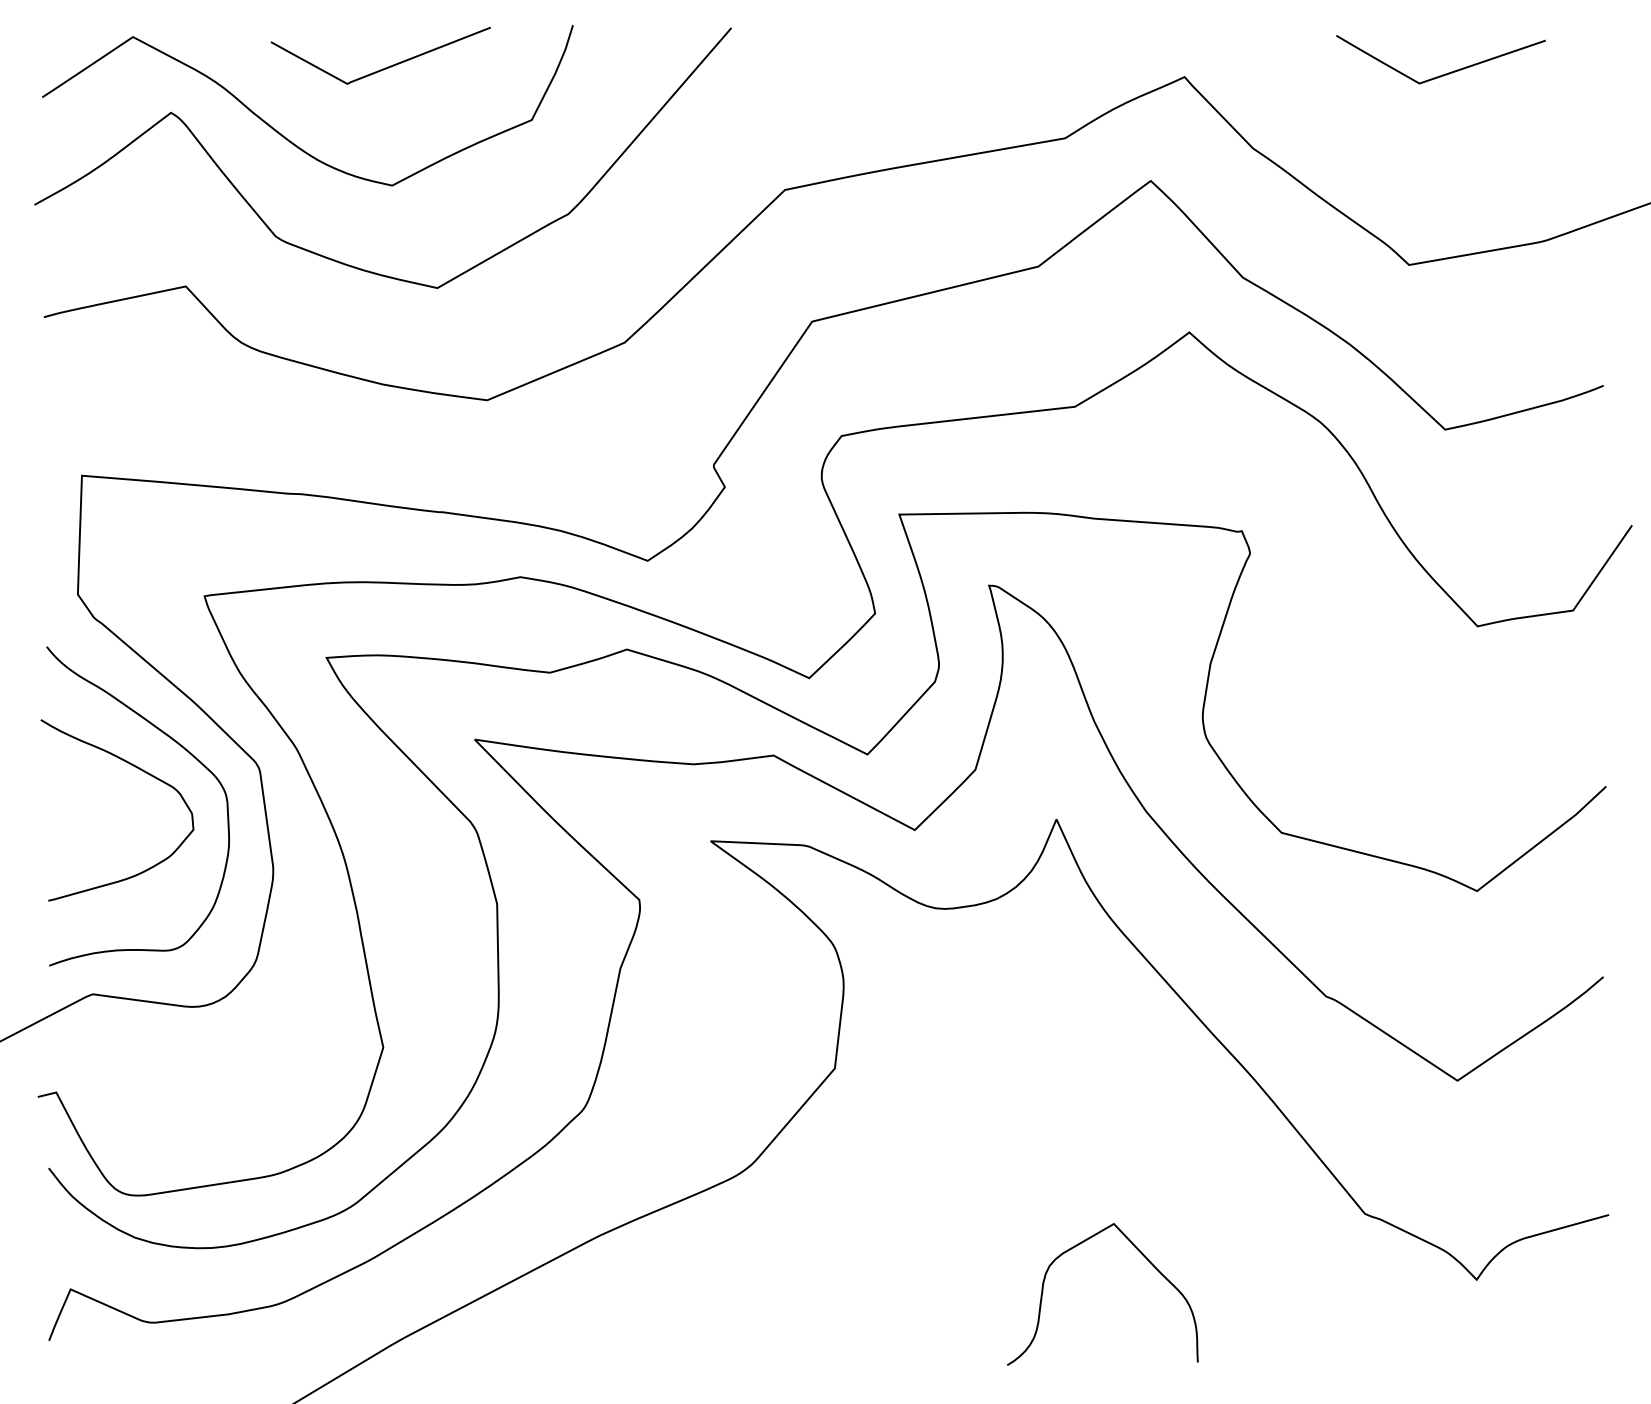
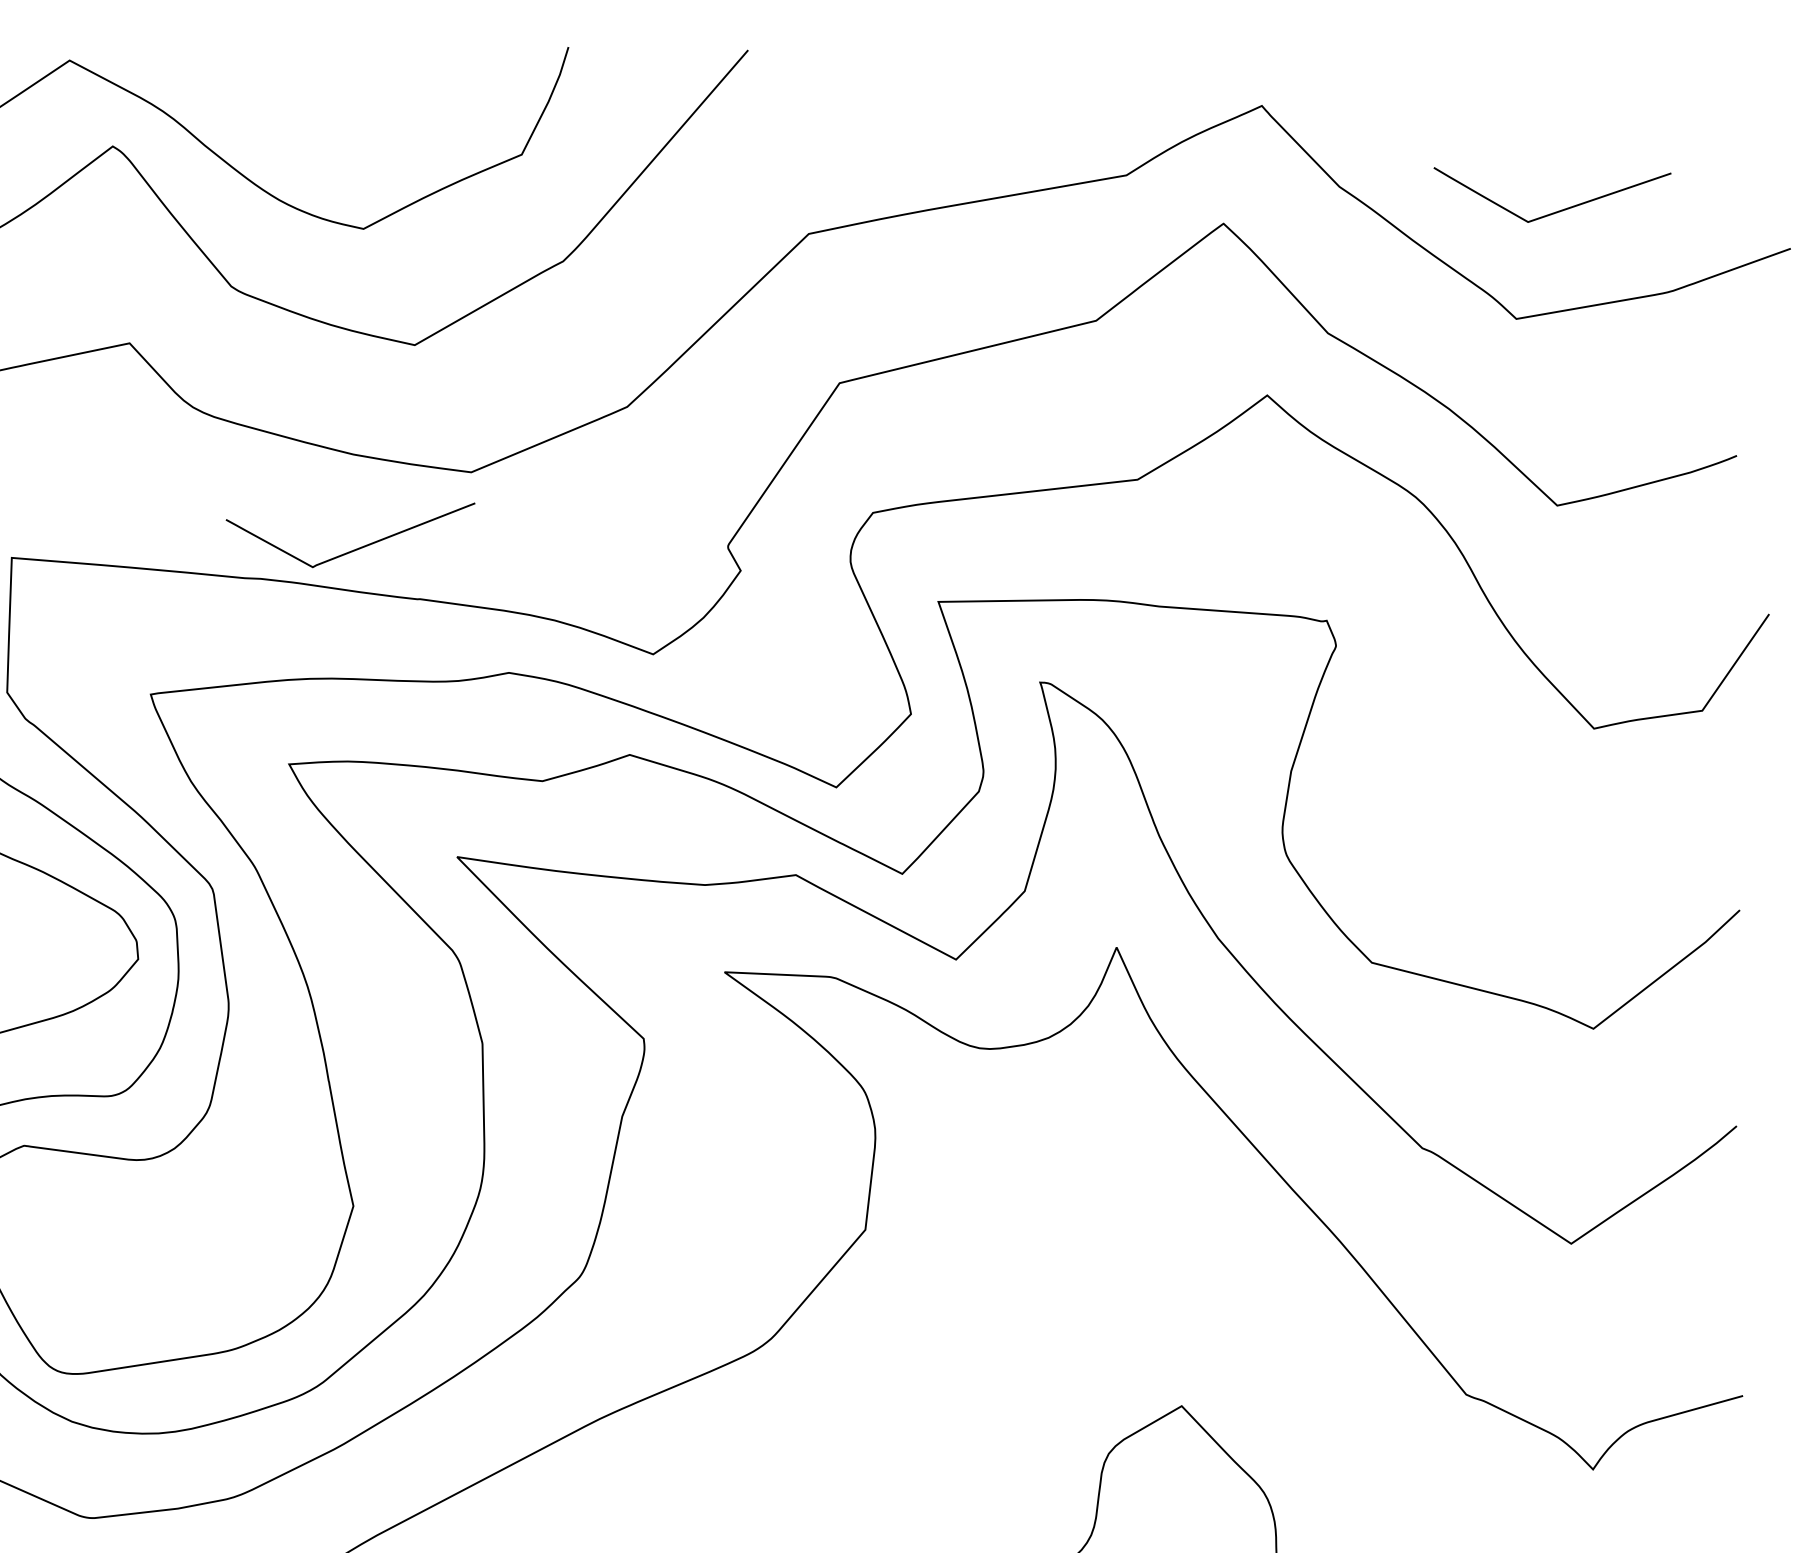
curve: (385, 67) -> (355, 548), moved
curve: (1445, 73) -> (1557, 210), moved

